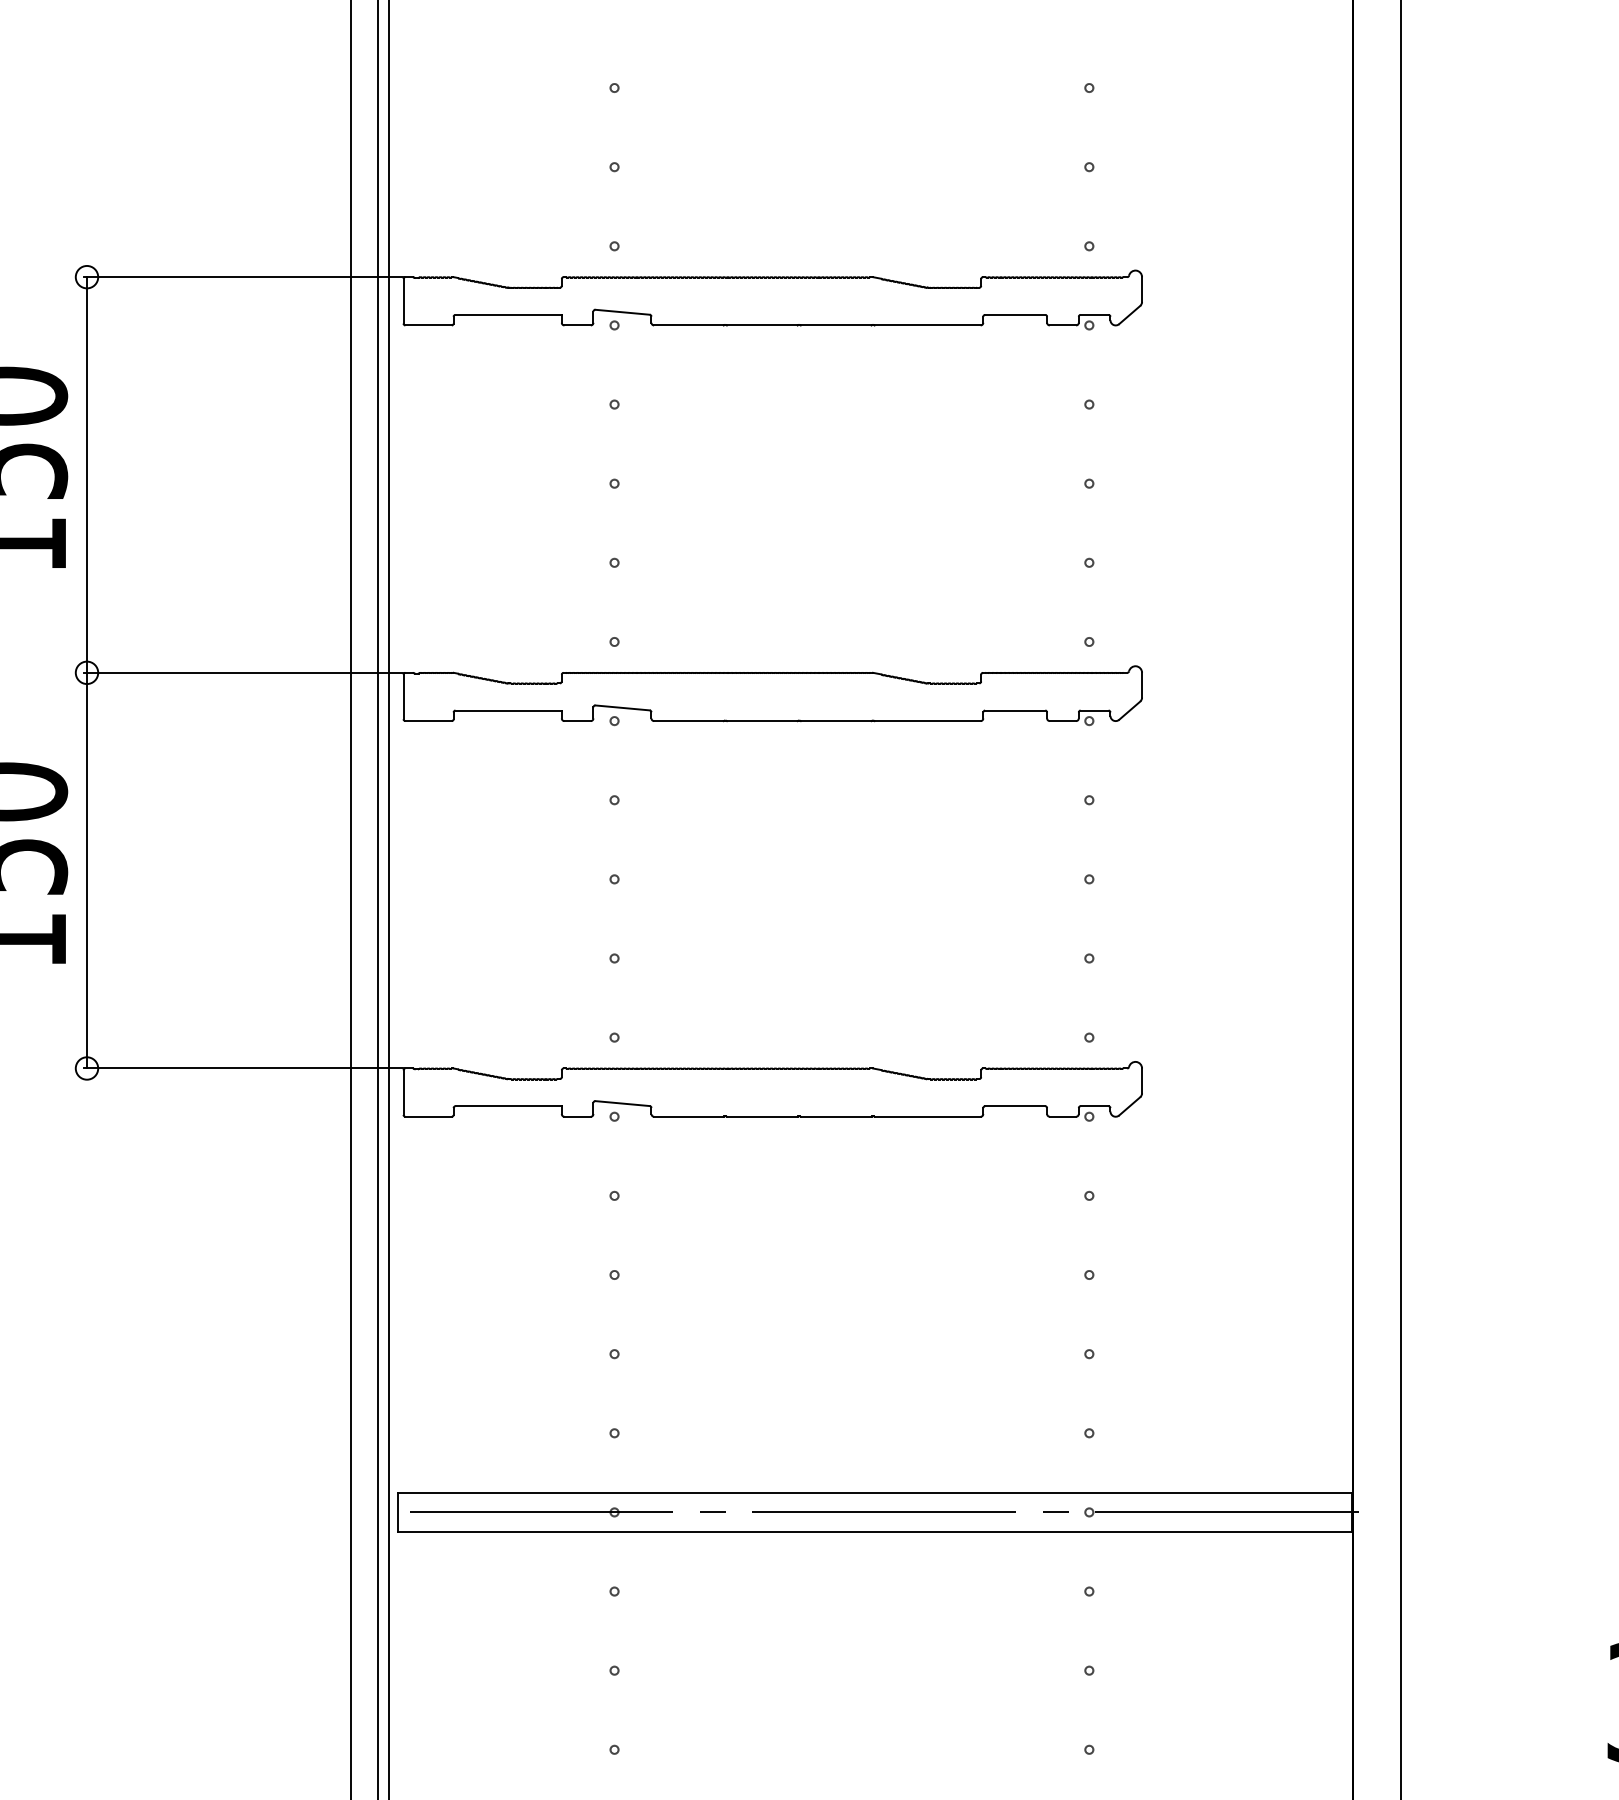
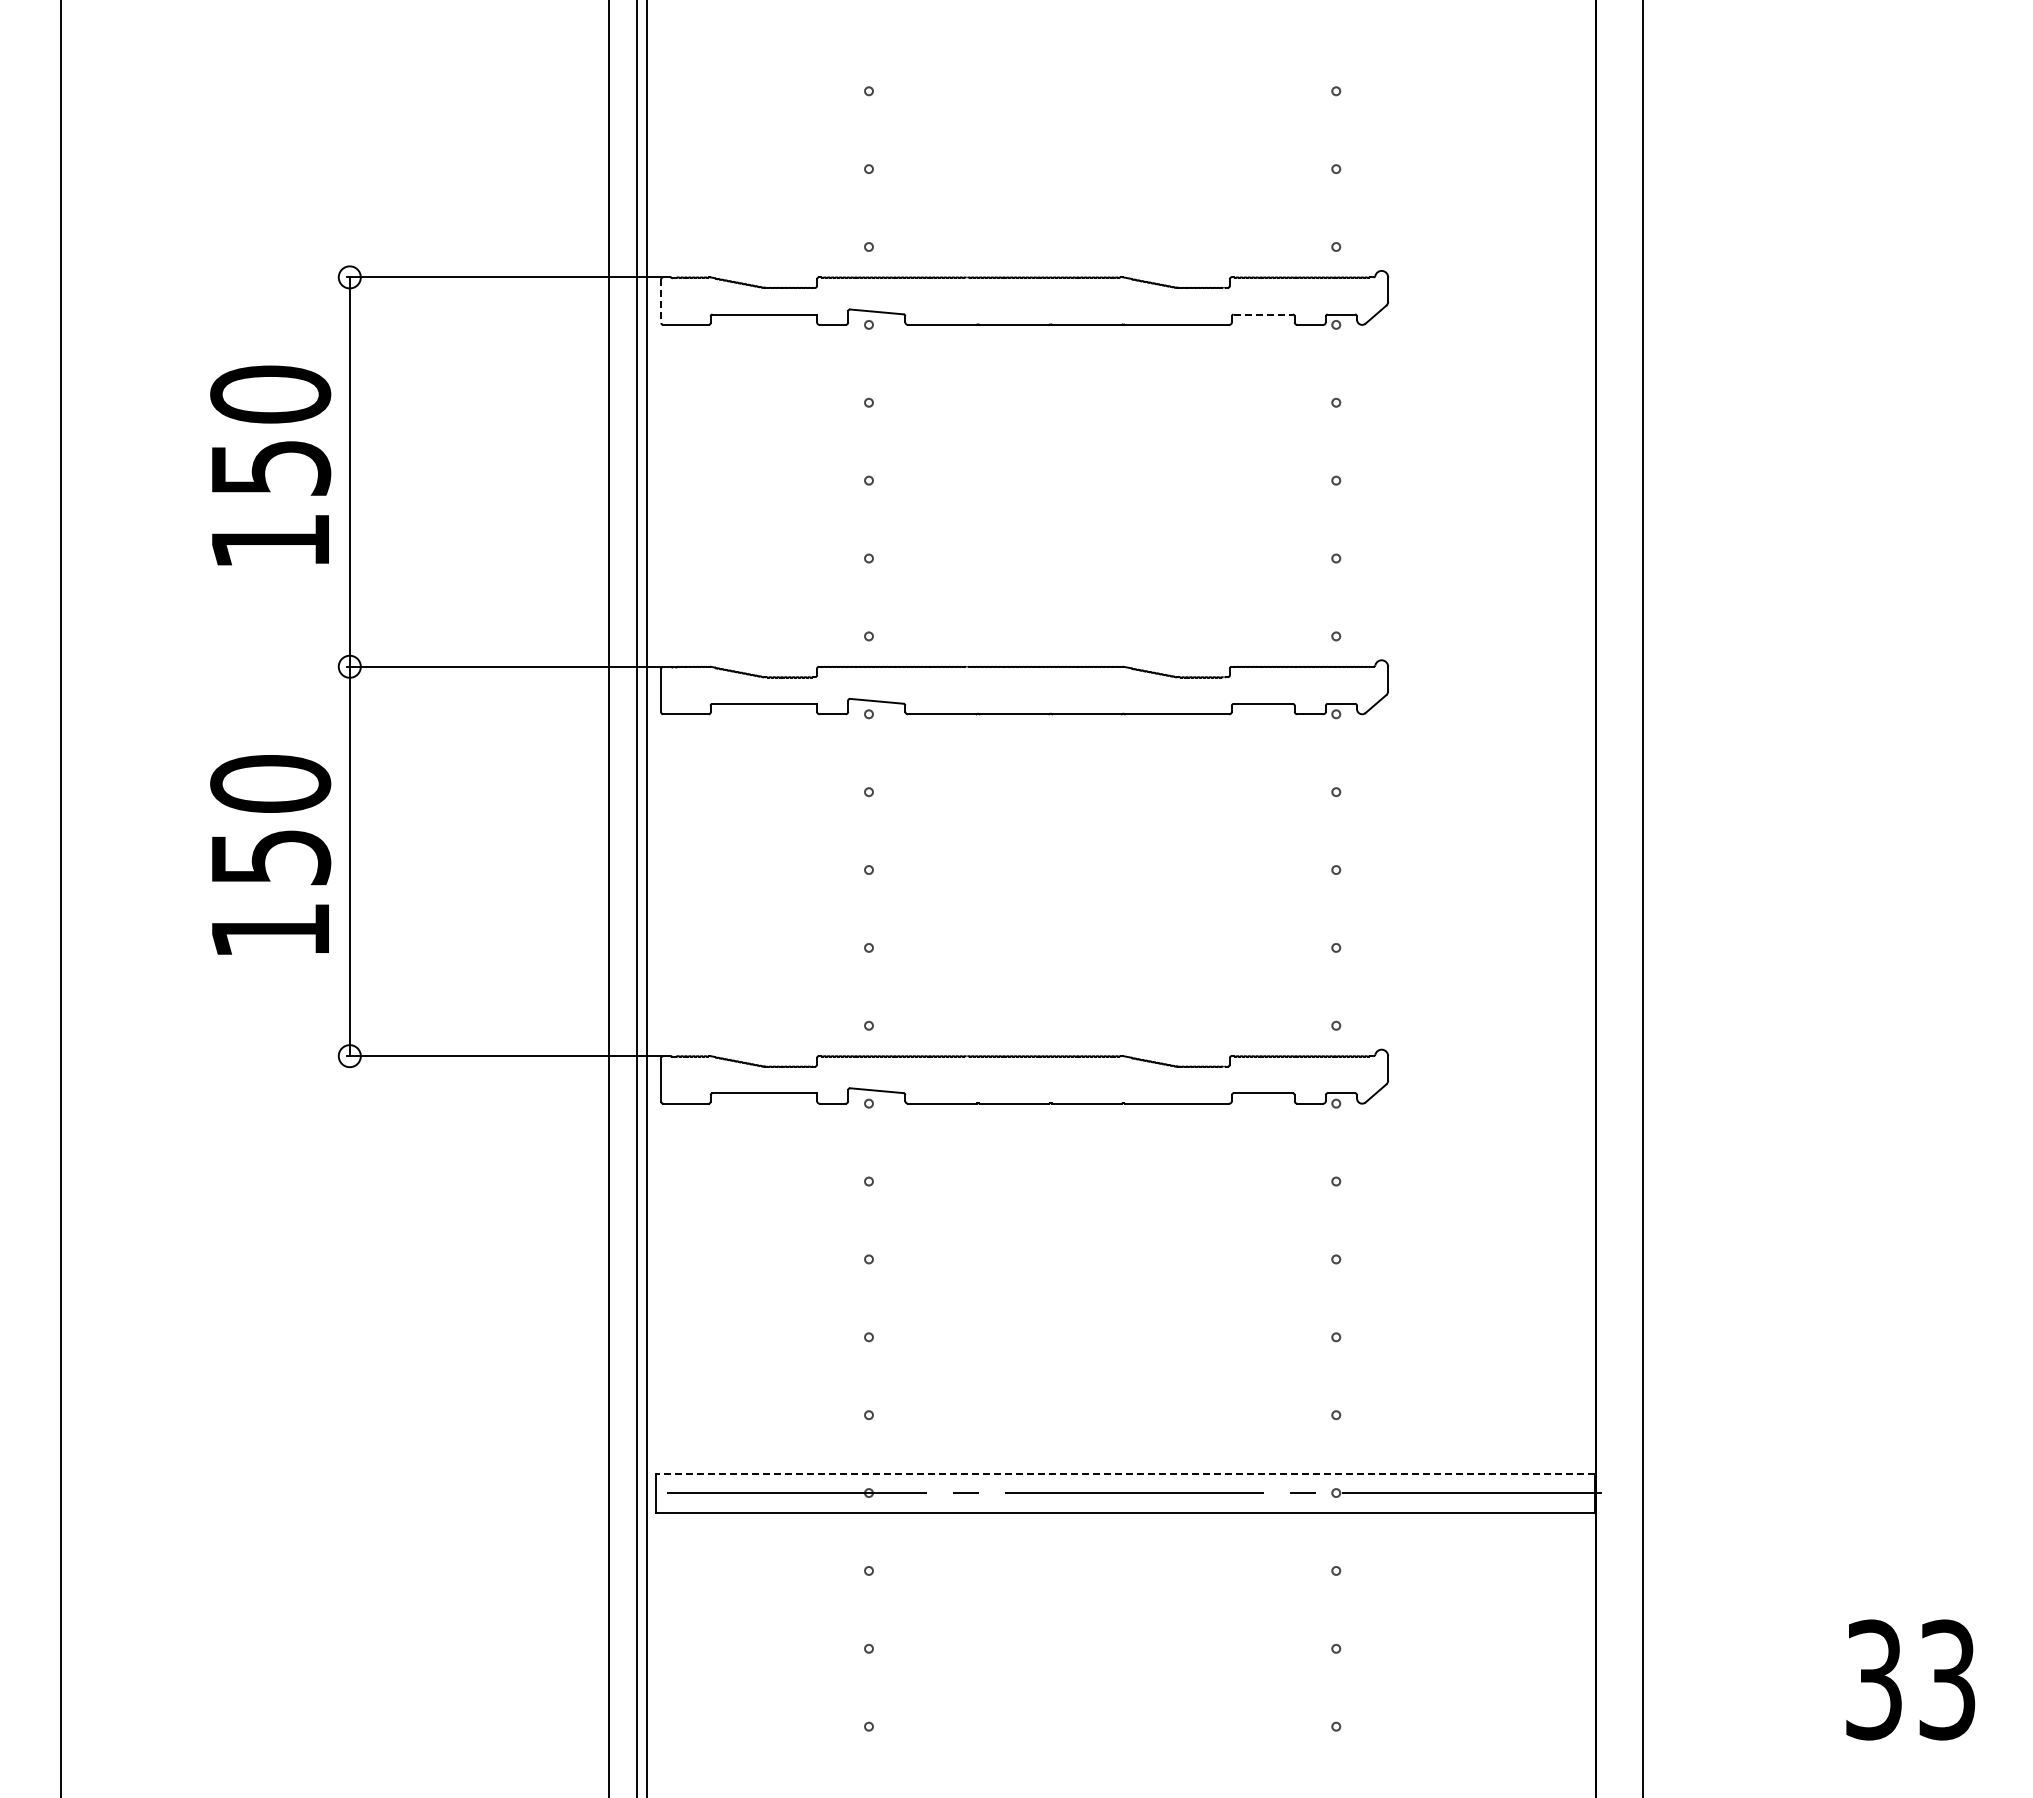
line: (403, 301) -> (661, 301), solid -> dashed
line: (1015, 314) -> (1263, 314), solid -> dashed
line: (874, 1492) -> (1124, 1473), solid -> dashed

